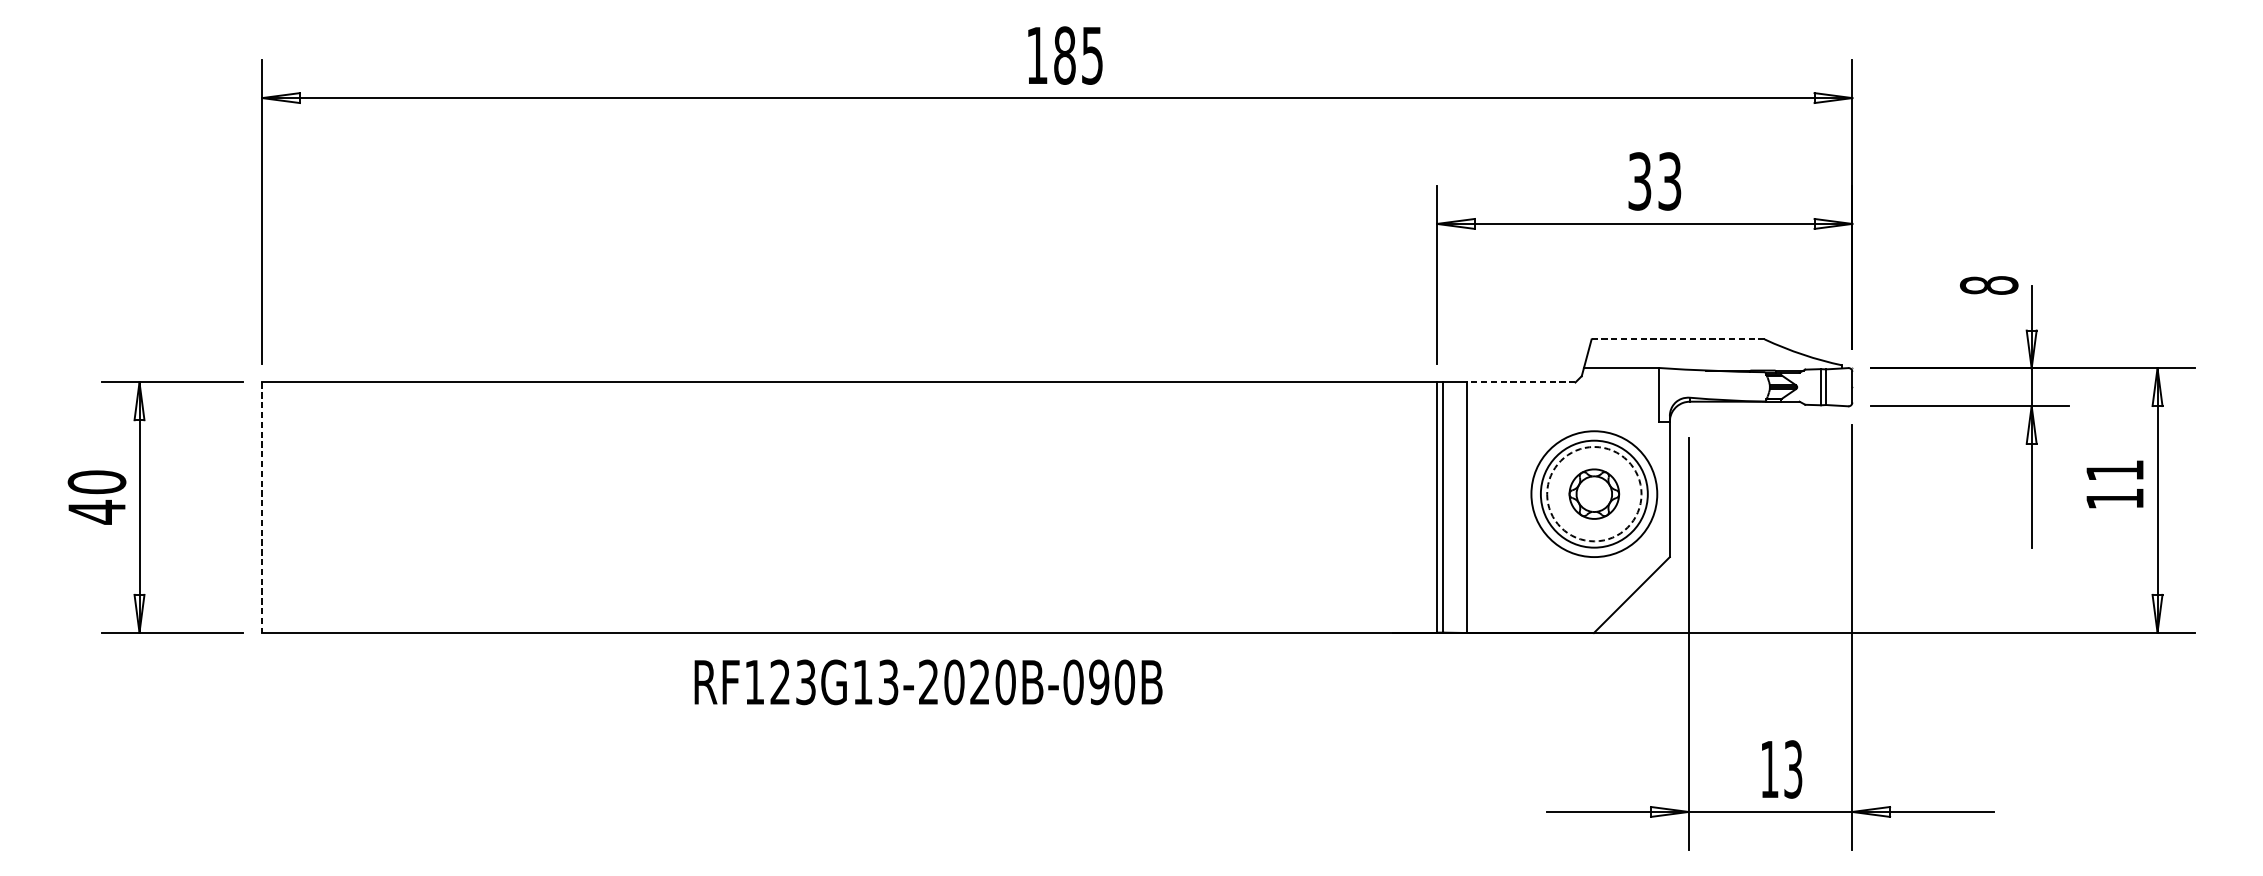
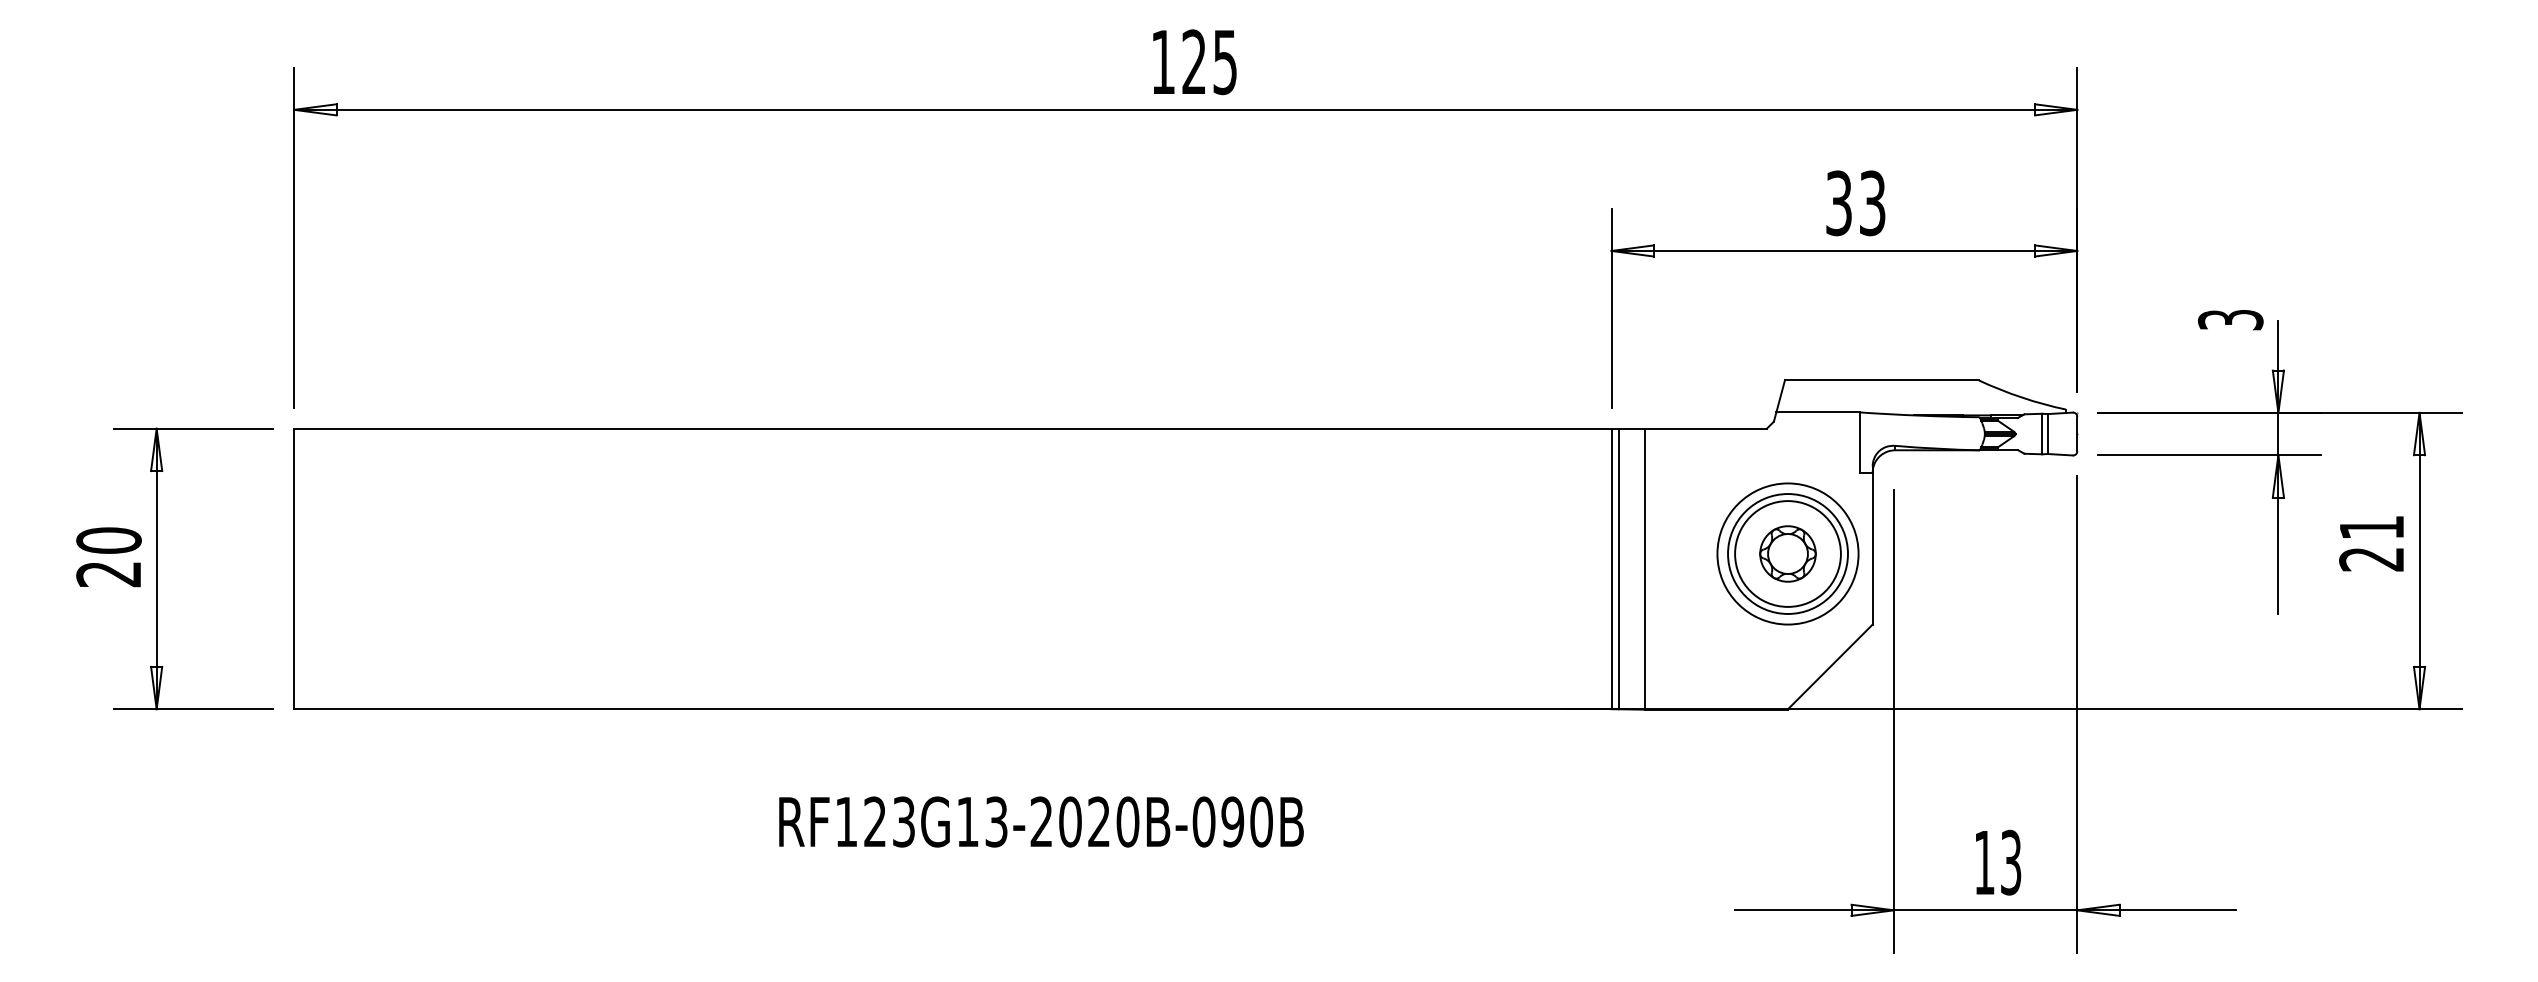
text: (1065, 55) -> (1194, 62), 185 -> 125
text: (1988, 285) -> (2230, 319), 8 -> 3
line: (1677, 339) -> (1881, 380), dashed -> solid
line: (1521, 382) -> (1706, 428), dashed -> solid
circle: (1593, 493) -> (1787, 553), dashed -> solid
text: (2114, 499) -> (2371, 559), 11 -> 21
line: (262, 508) -> (294, 569), dashed -> solid
text: (96, 512) -> (108, 574), 40 -> 20
text: (928, 681) -> (1041, 821), moved

